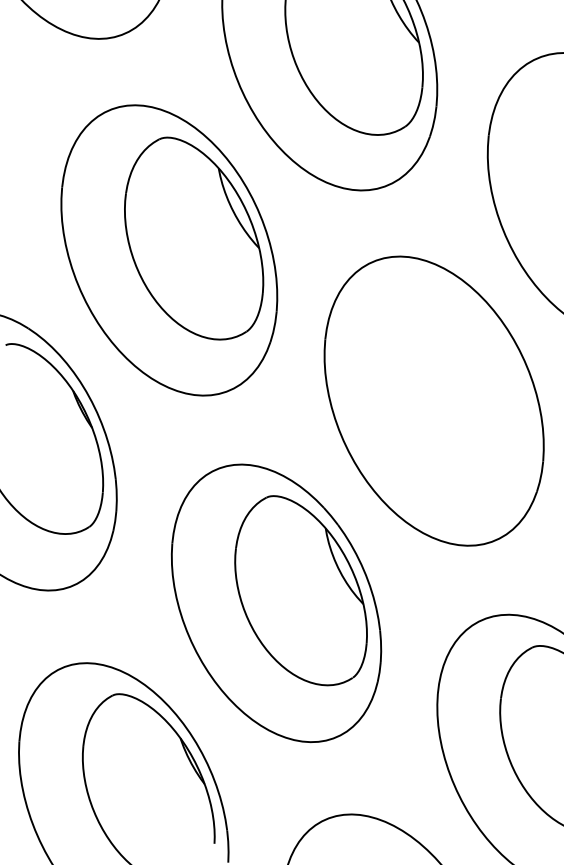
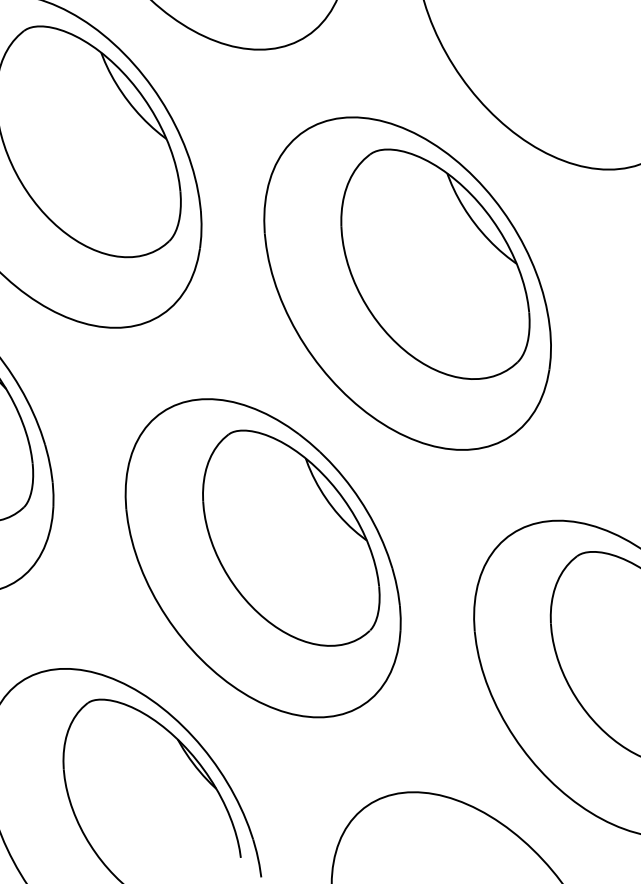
part: (458, 388) -> (433, 263), added

